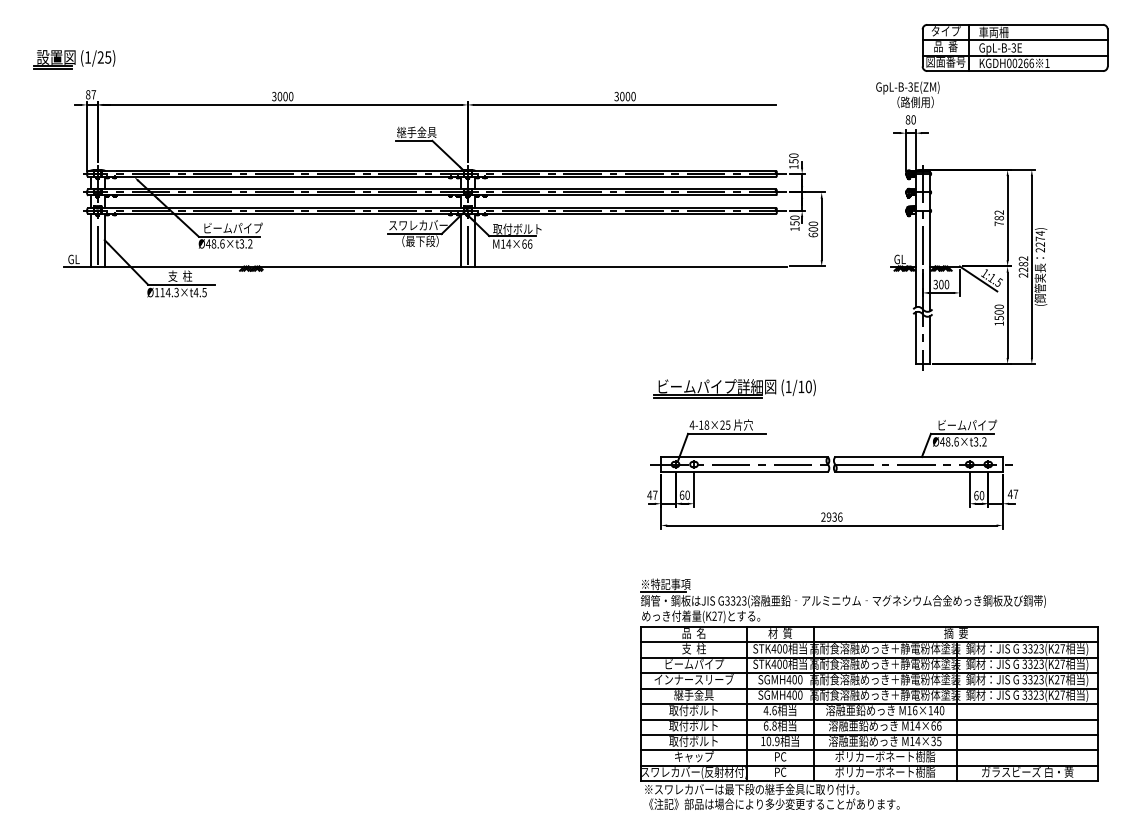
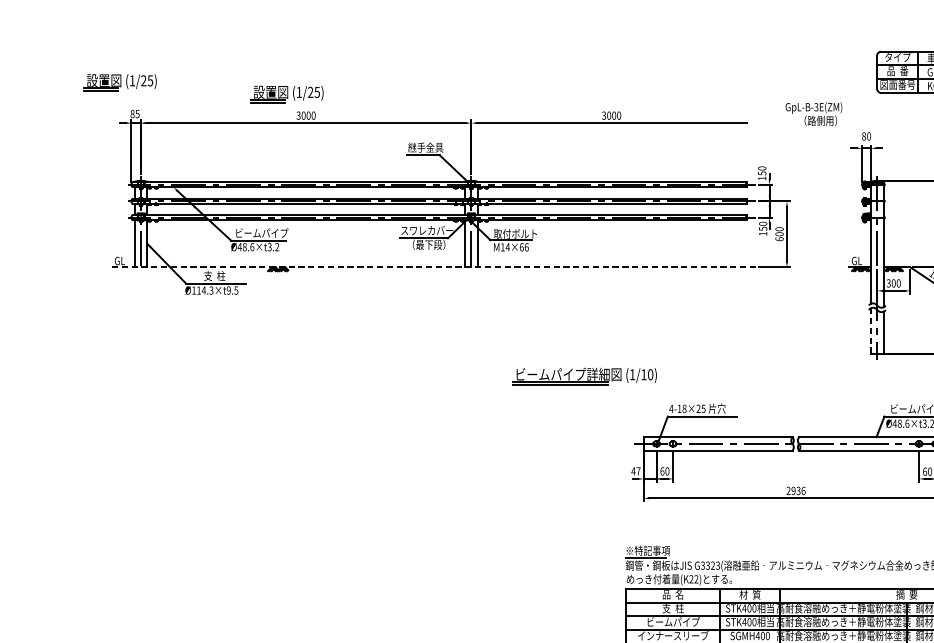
part: (261, 72) -> (287, 94), added
text: (93, 94) -> (137, 113), 87 -> 85
text: (907, 94) -> (813, 113), moved
line: (425, 266) -> (433, 267), solid -> dashed
text: (195, 292) -> (228, 290), Ø114.3×t4.5 -> Ø114.3×t9.5
line: (915, 338) -> (870, 331), solid -> dashed
part: (734, 388) -> (584, 376), moved
text: (720, 615) -> (696, 578), (K27) -> (K22)

